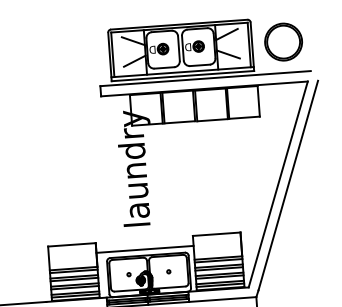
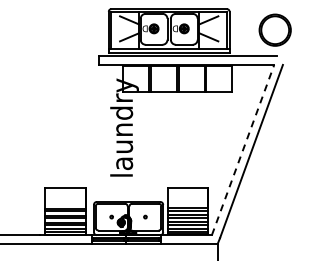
part: (282, 41) -> (274, 29), moved
line: (278, 184) -> (243, 150), solid -> dashed
line: (144, 249) -> (126, 196), removed

